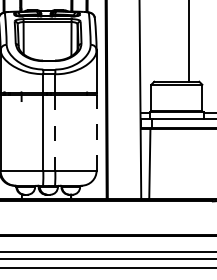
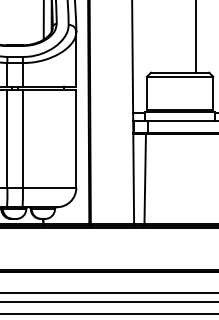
line: (55, 132) -> (23, 138), dashed -> solid
line: (96, 132) -> (76, 138), dashed -> solid

